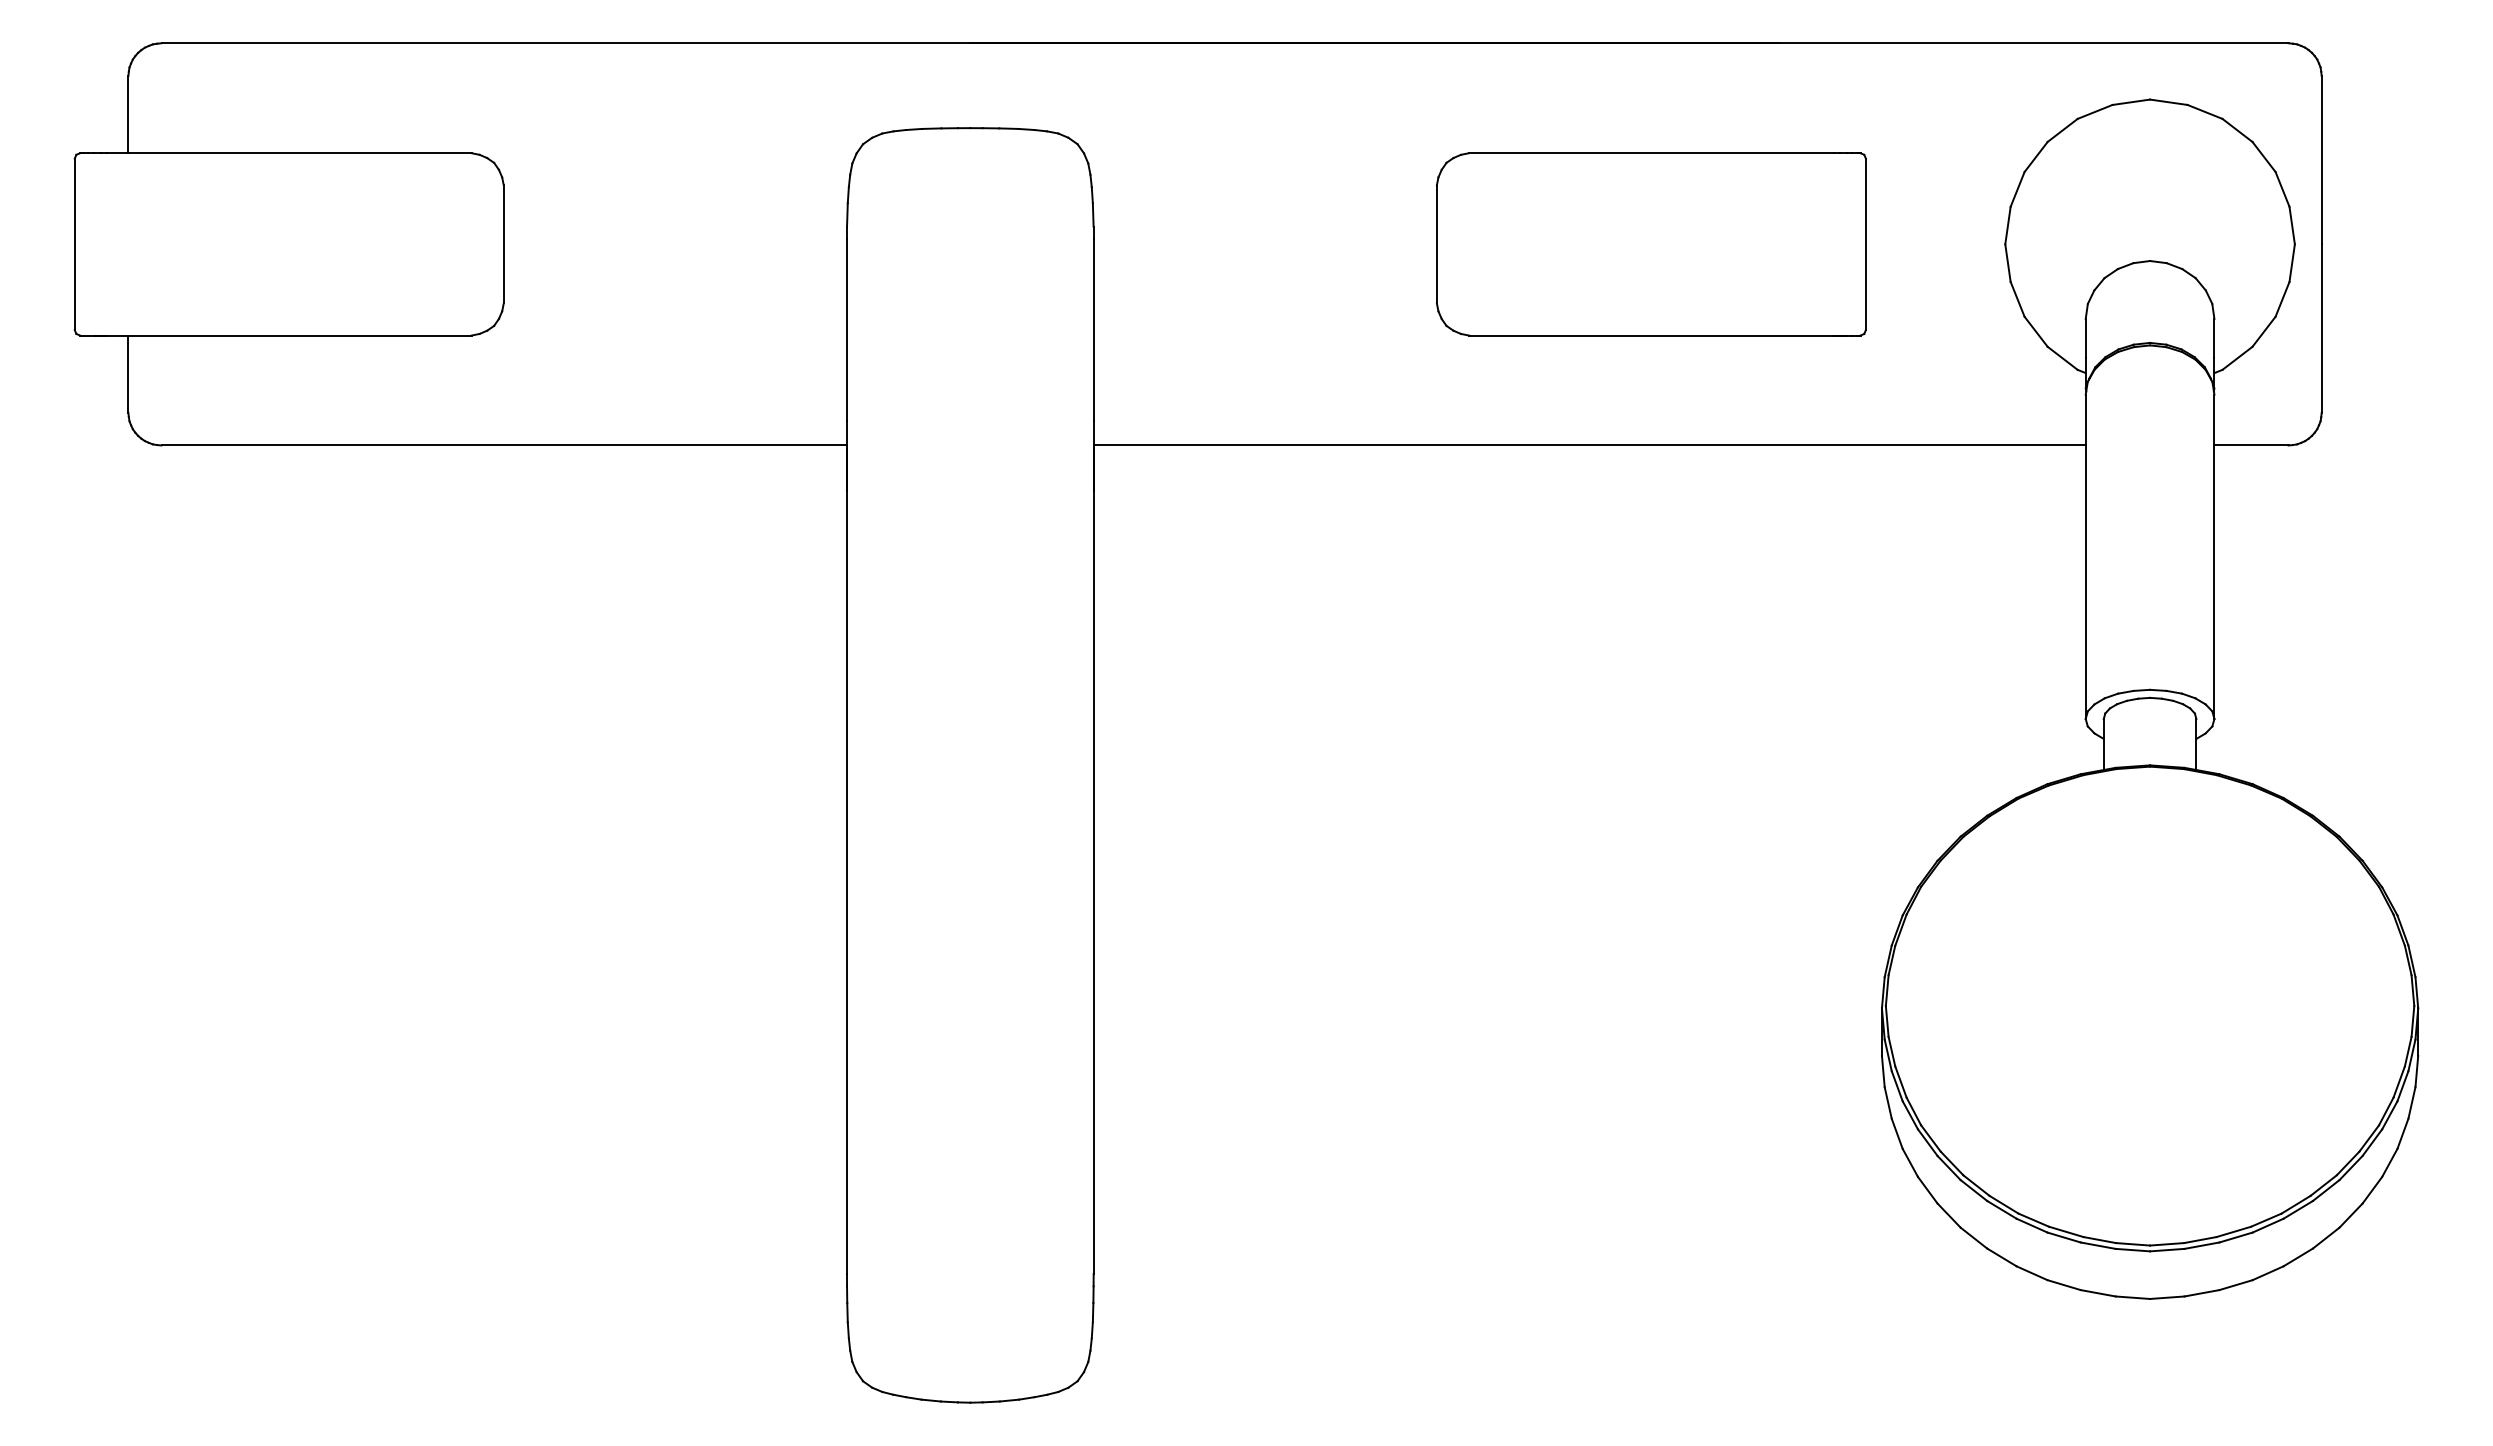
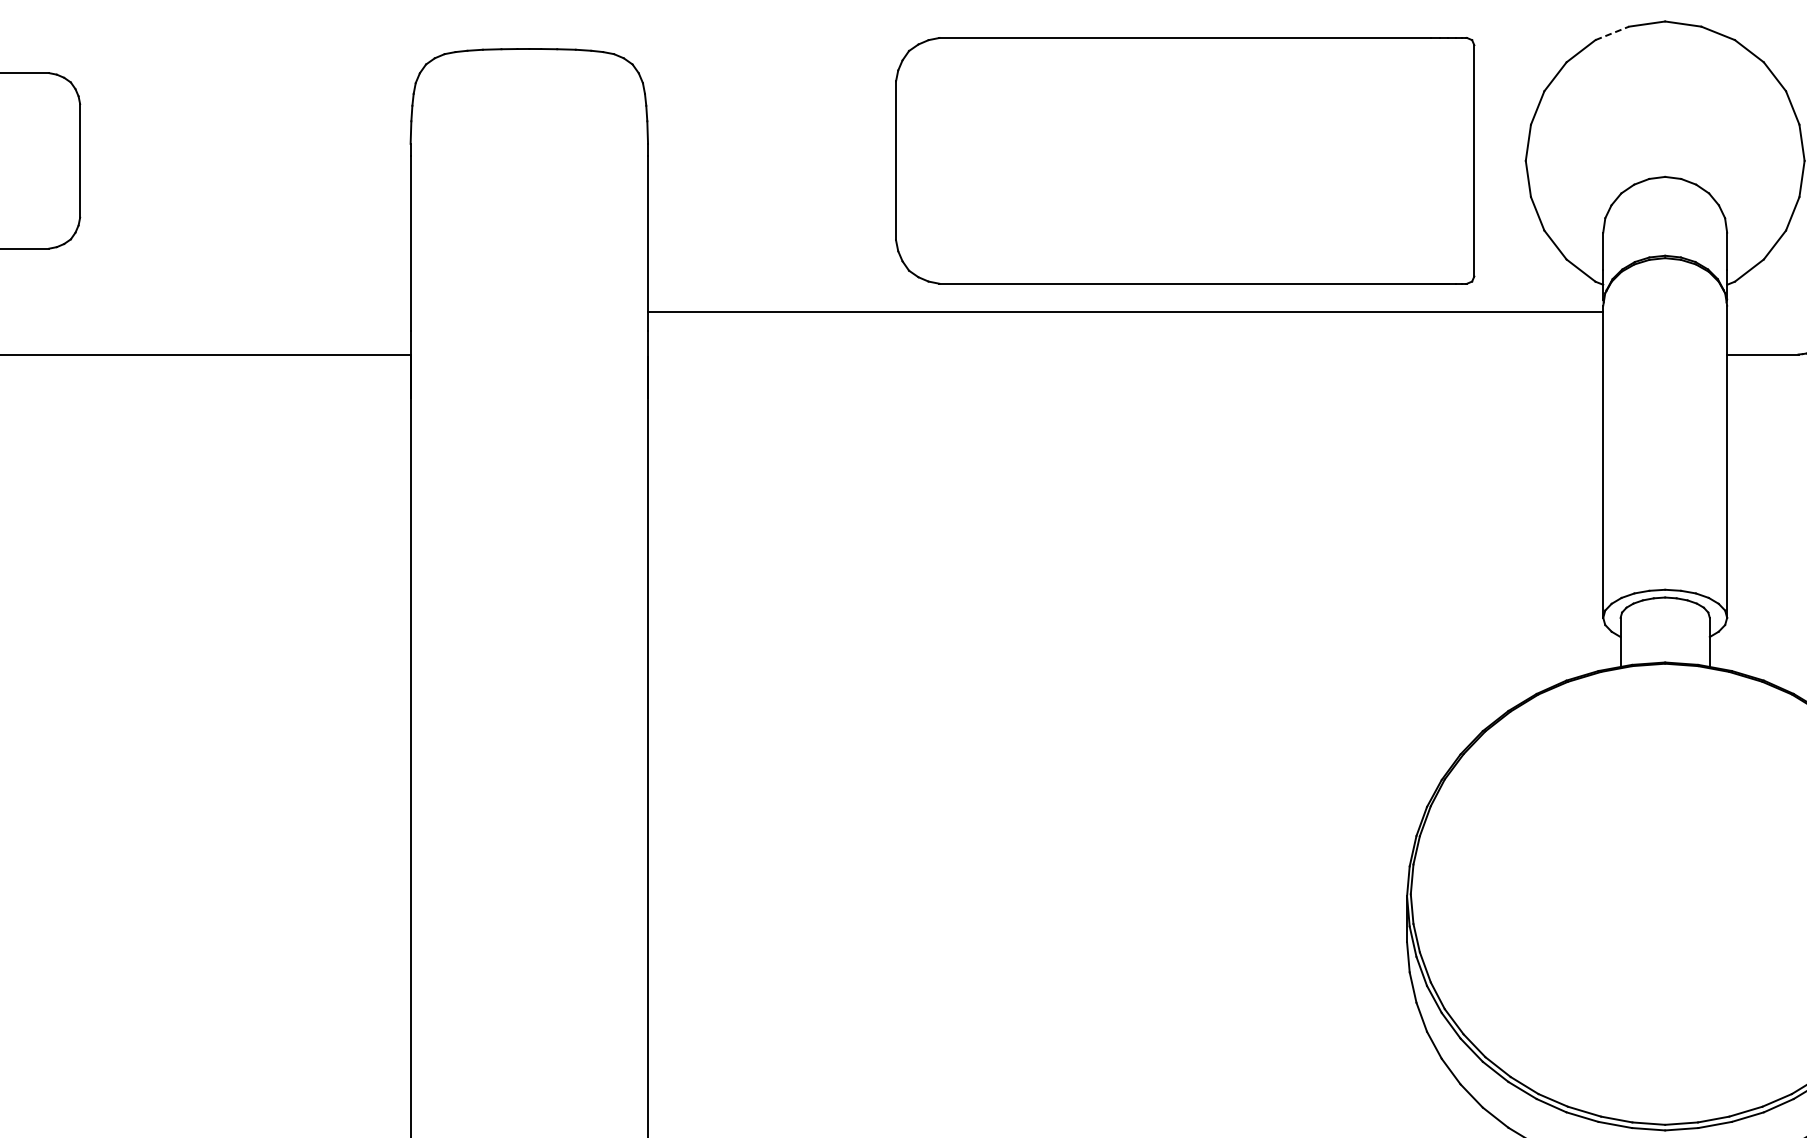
line: (2095, 111) -> (1612, 32), solid -> dashed
part: (1650, 244) -> (1184, 161), size x1.4
line: (1589, 445) -> (1125, 312), moved

